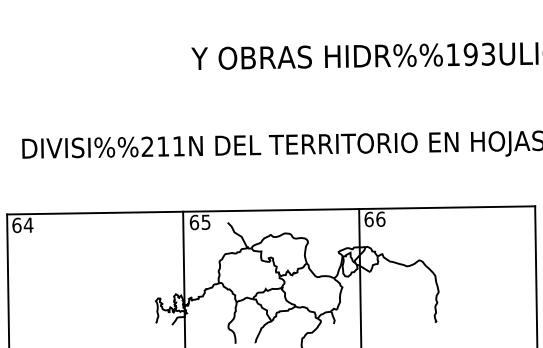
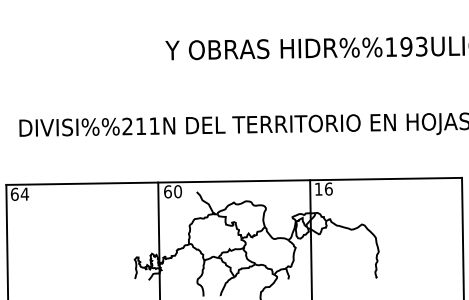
text: (368, 218) -> (318, 188), 66 -> 16
text: (206, 222) -> (178, 191), 65 -> 60

